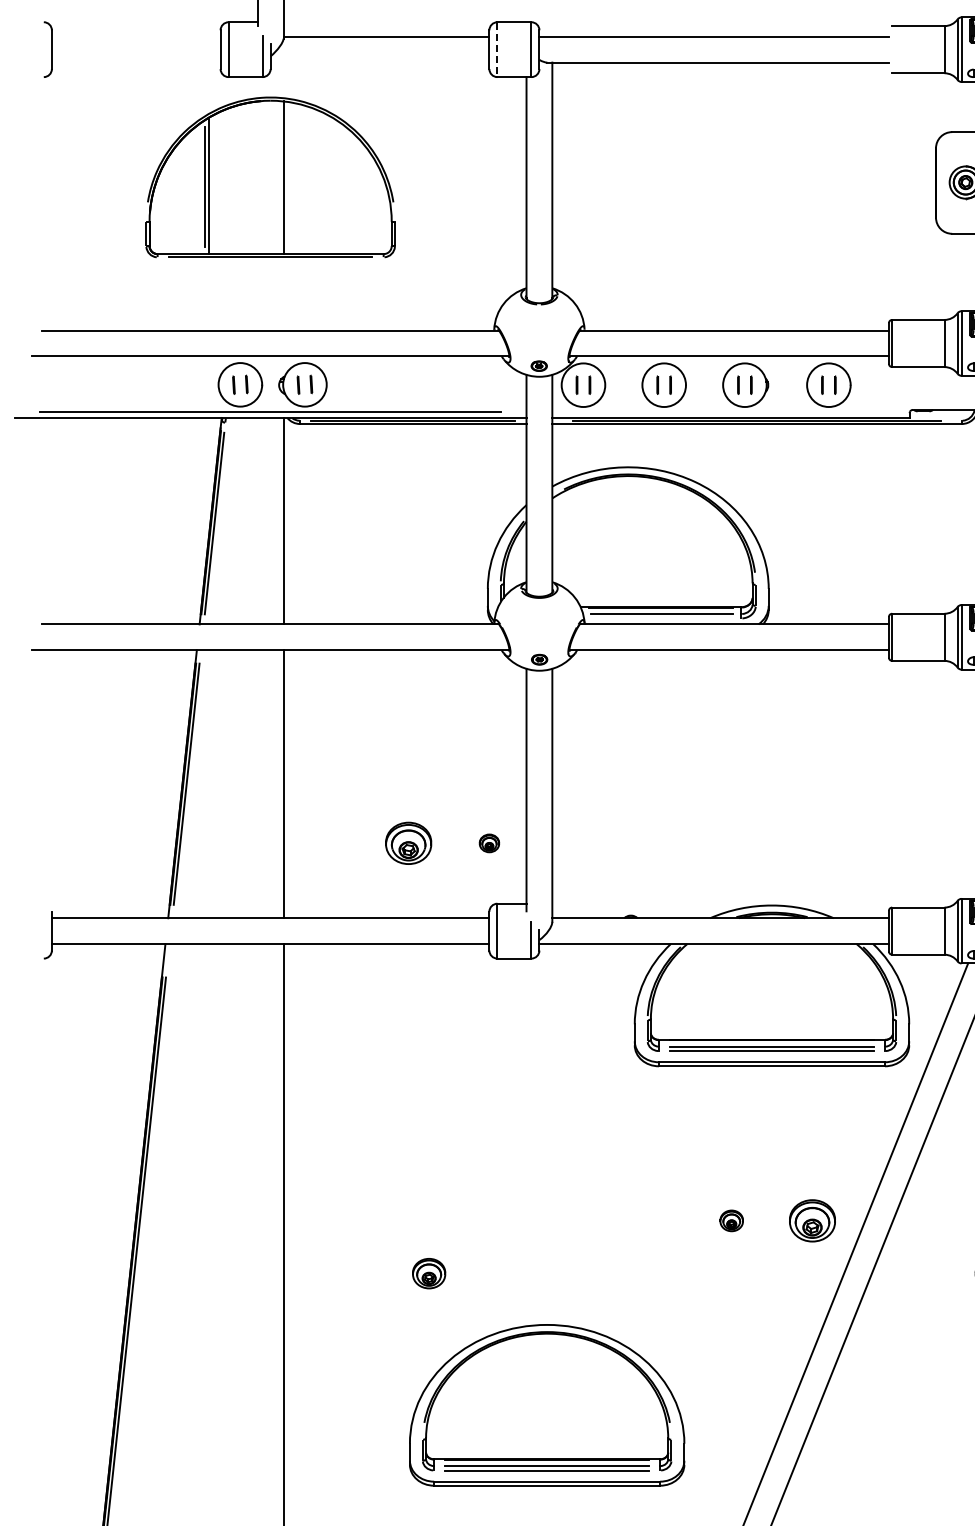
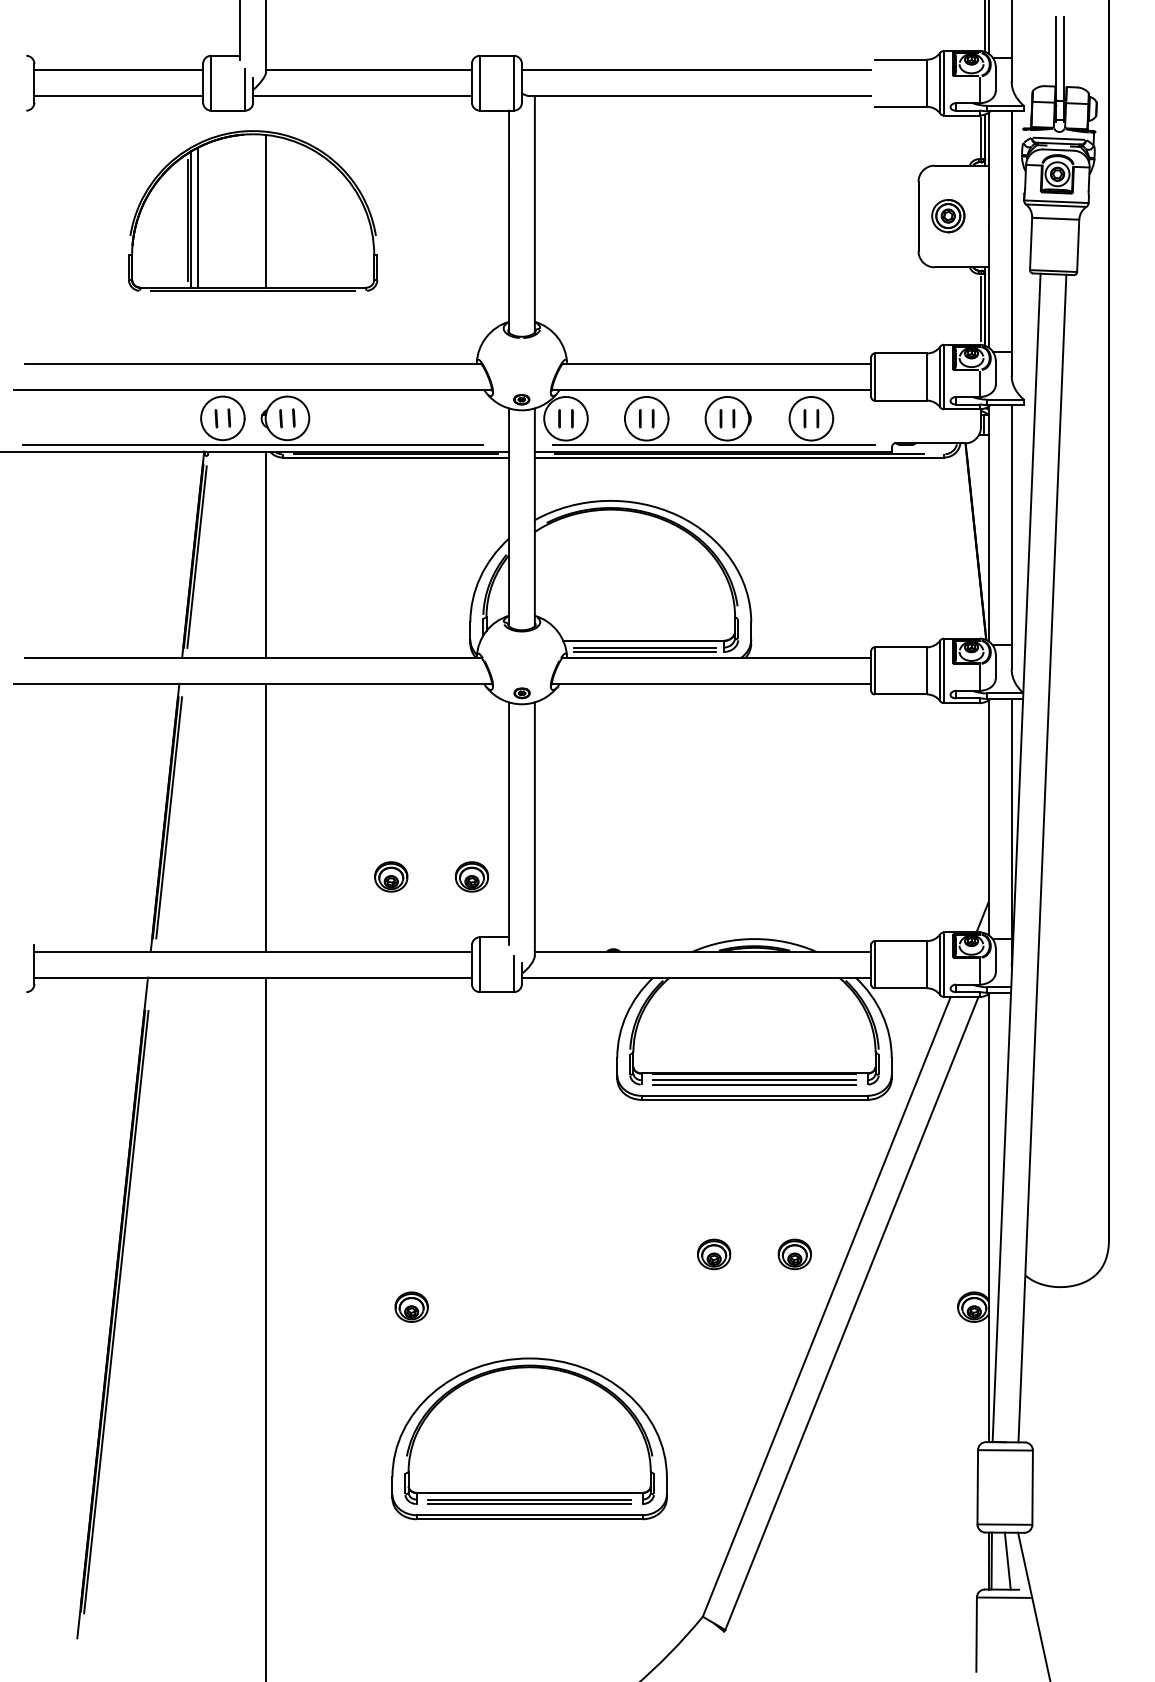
line: (135, 36) -> (118, 70), added
line: (496, 49) -> (479, 83), dashed -> solid
line: (135, 62) -> (118, 96), added
line: (379, 62) -> (362, 96), added
line: (214, 183) -> (197, 217), added
line: (730, 411) -> (713, 445), added
line: (661, 618) -> (644, 652), added
part: (408, 842) -> (391, 876), size x0.71
part: (488, 842) -> (471, 876), size x1.67
part: (731, 1220) -> (714, 1254), size x1.43
part: (811, 1220) -> (794, 1254), size x0.71

